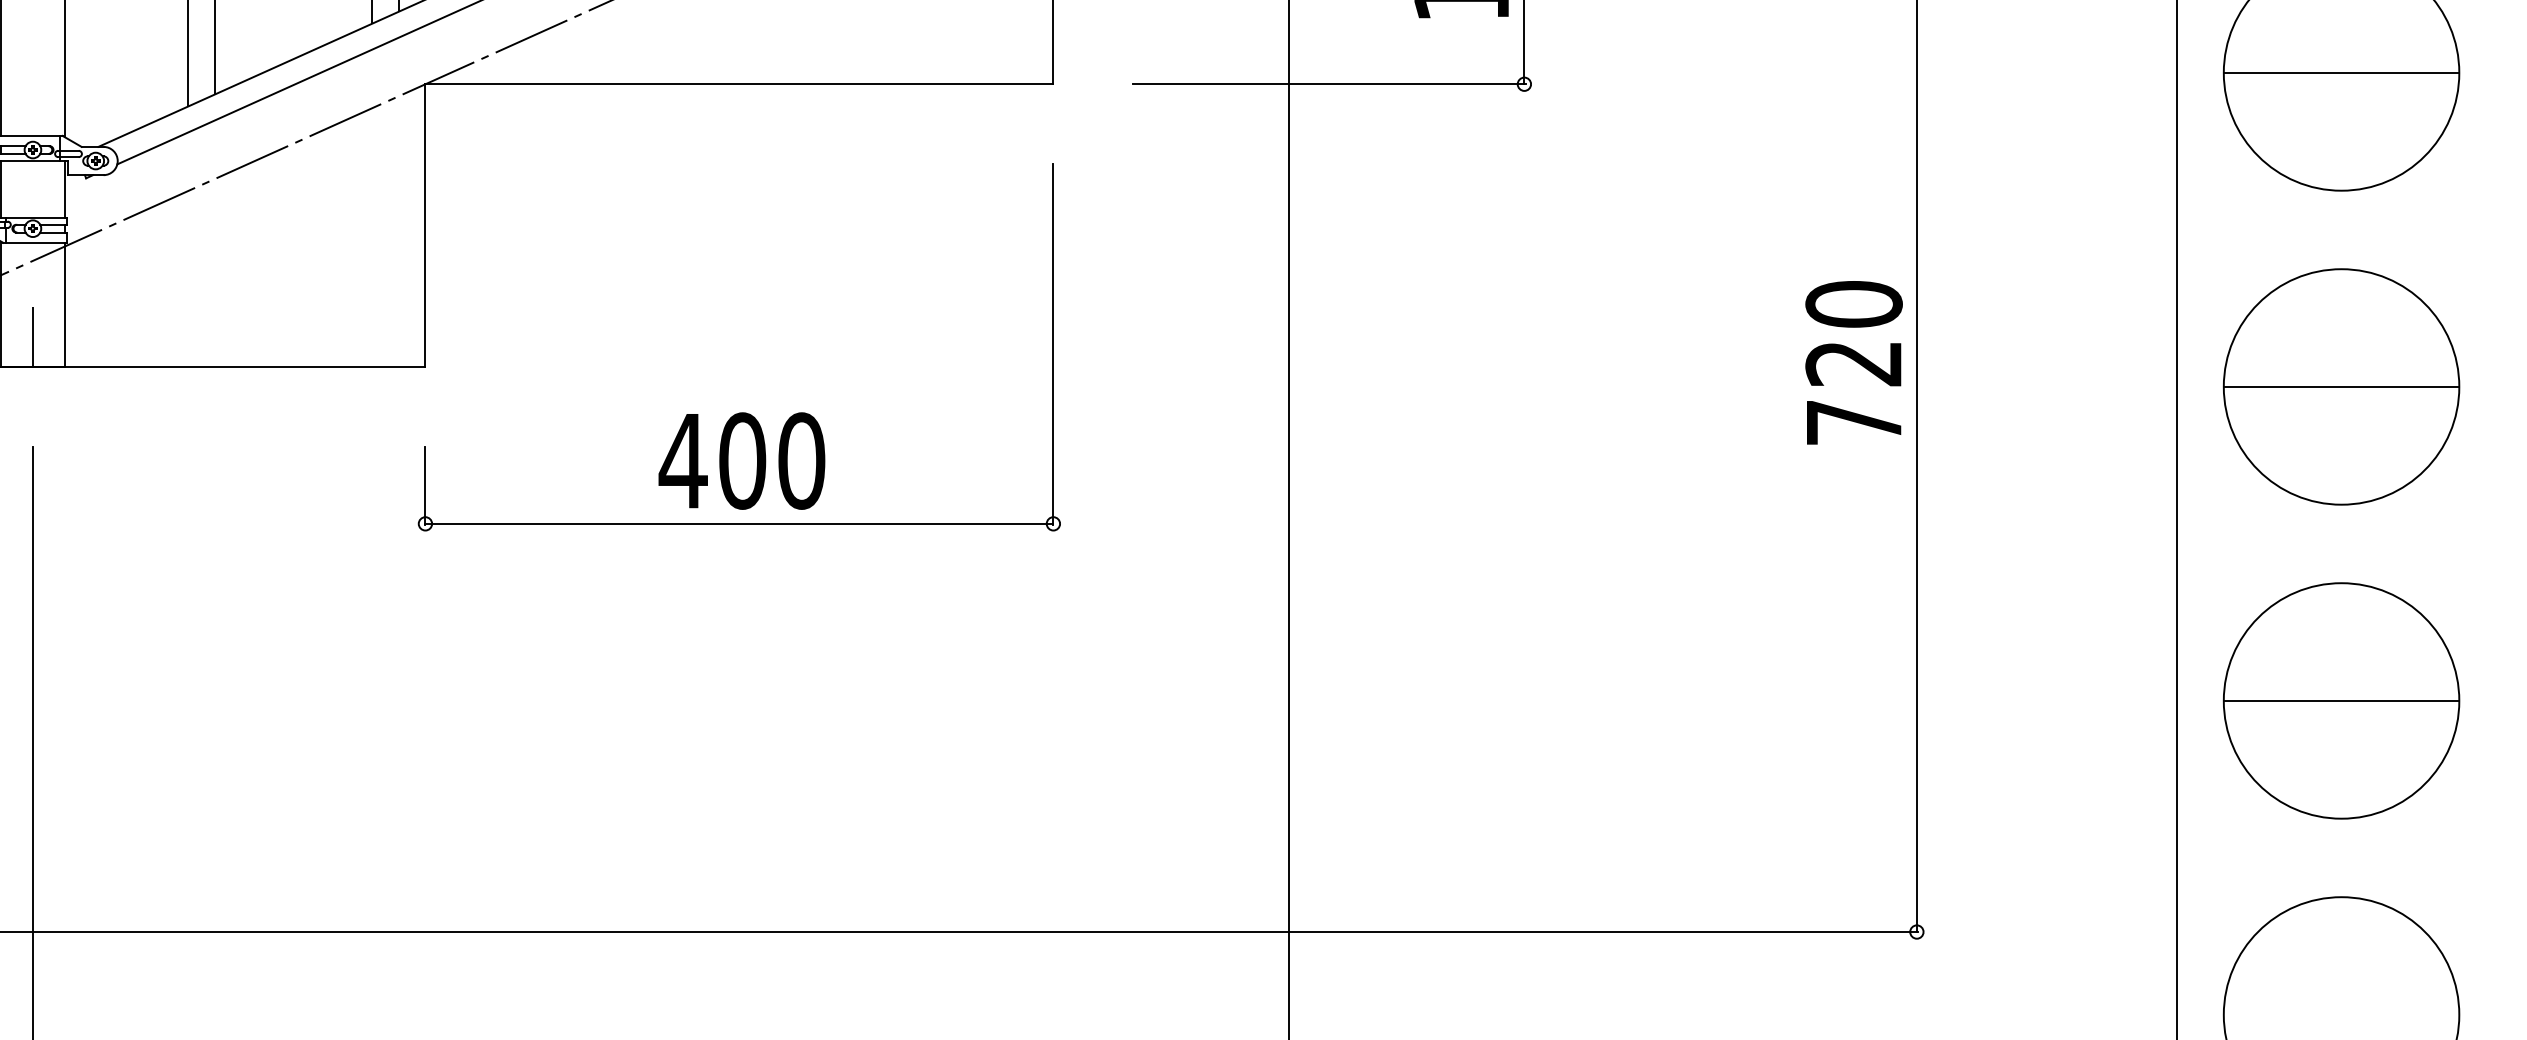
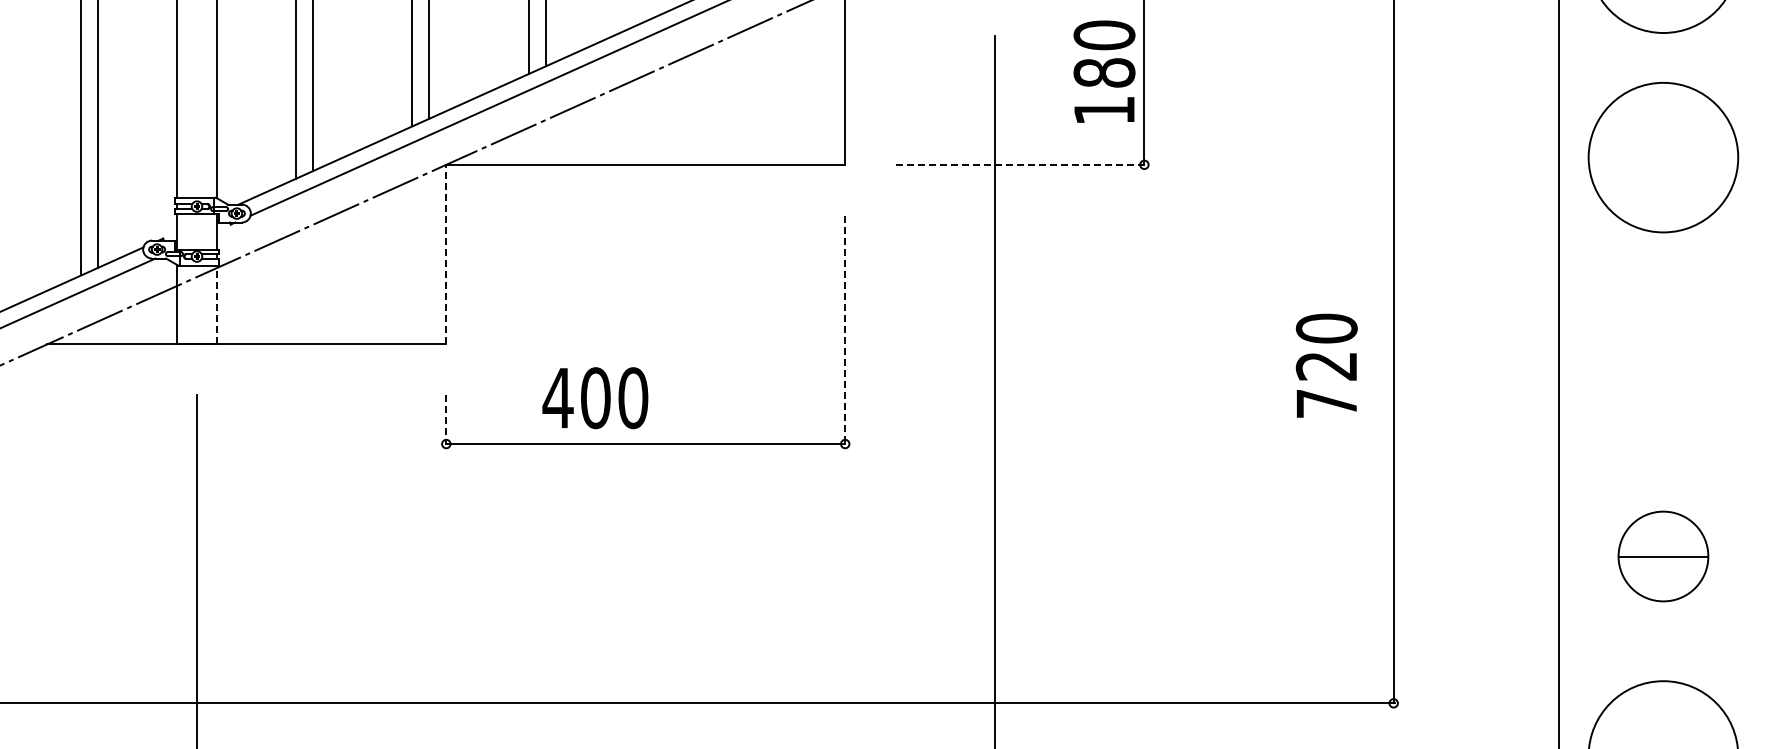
line: (2341, 72) -> (1663, 157), removed
line: (1329, 83) -> (1020, 164), solid -> dashed
line: (425, 225) -> (446, 254), solid -> dashed
line: (65, 304) -> (217, 304), solid -> dashed
line: (33, 337) -> (197, 325), removed
line: (1053, 345) -> (845, 330), solid -> dashed
text: (1853, 362) -> (1326, 365), moved
part: (2341, 386) -> (1663, 356), removed
text: (742, 461) -> (595, 398), moved
line: (425, 486) -> (446, 420), solid -> dashed
part: (2341, 700) -> (1663, 556), size x0.6

